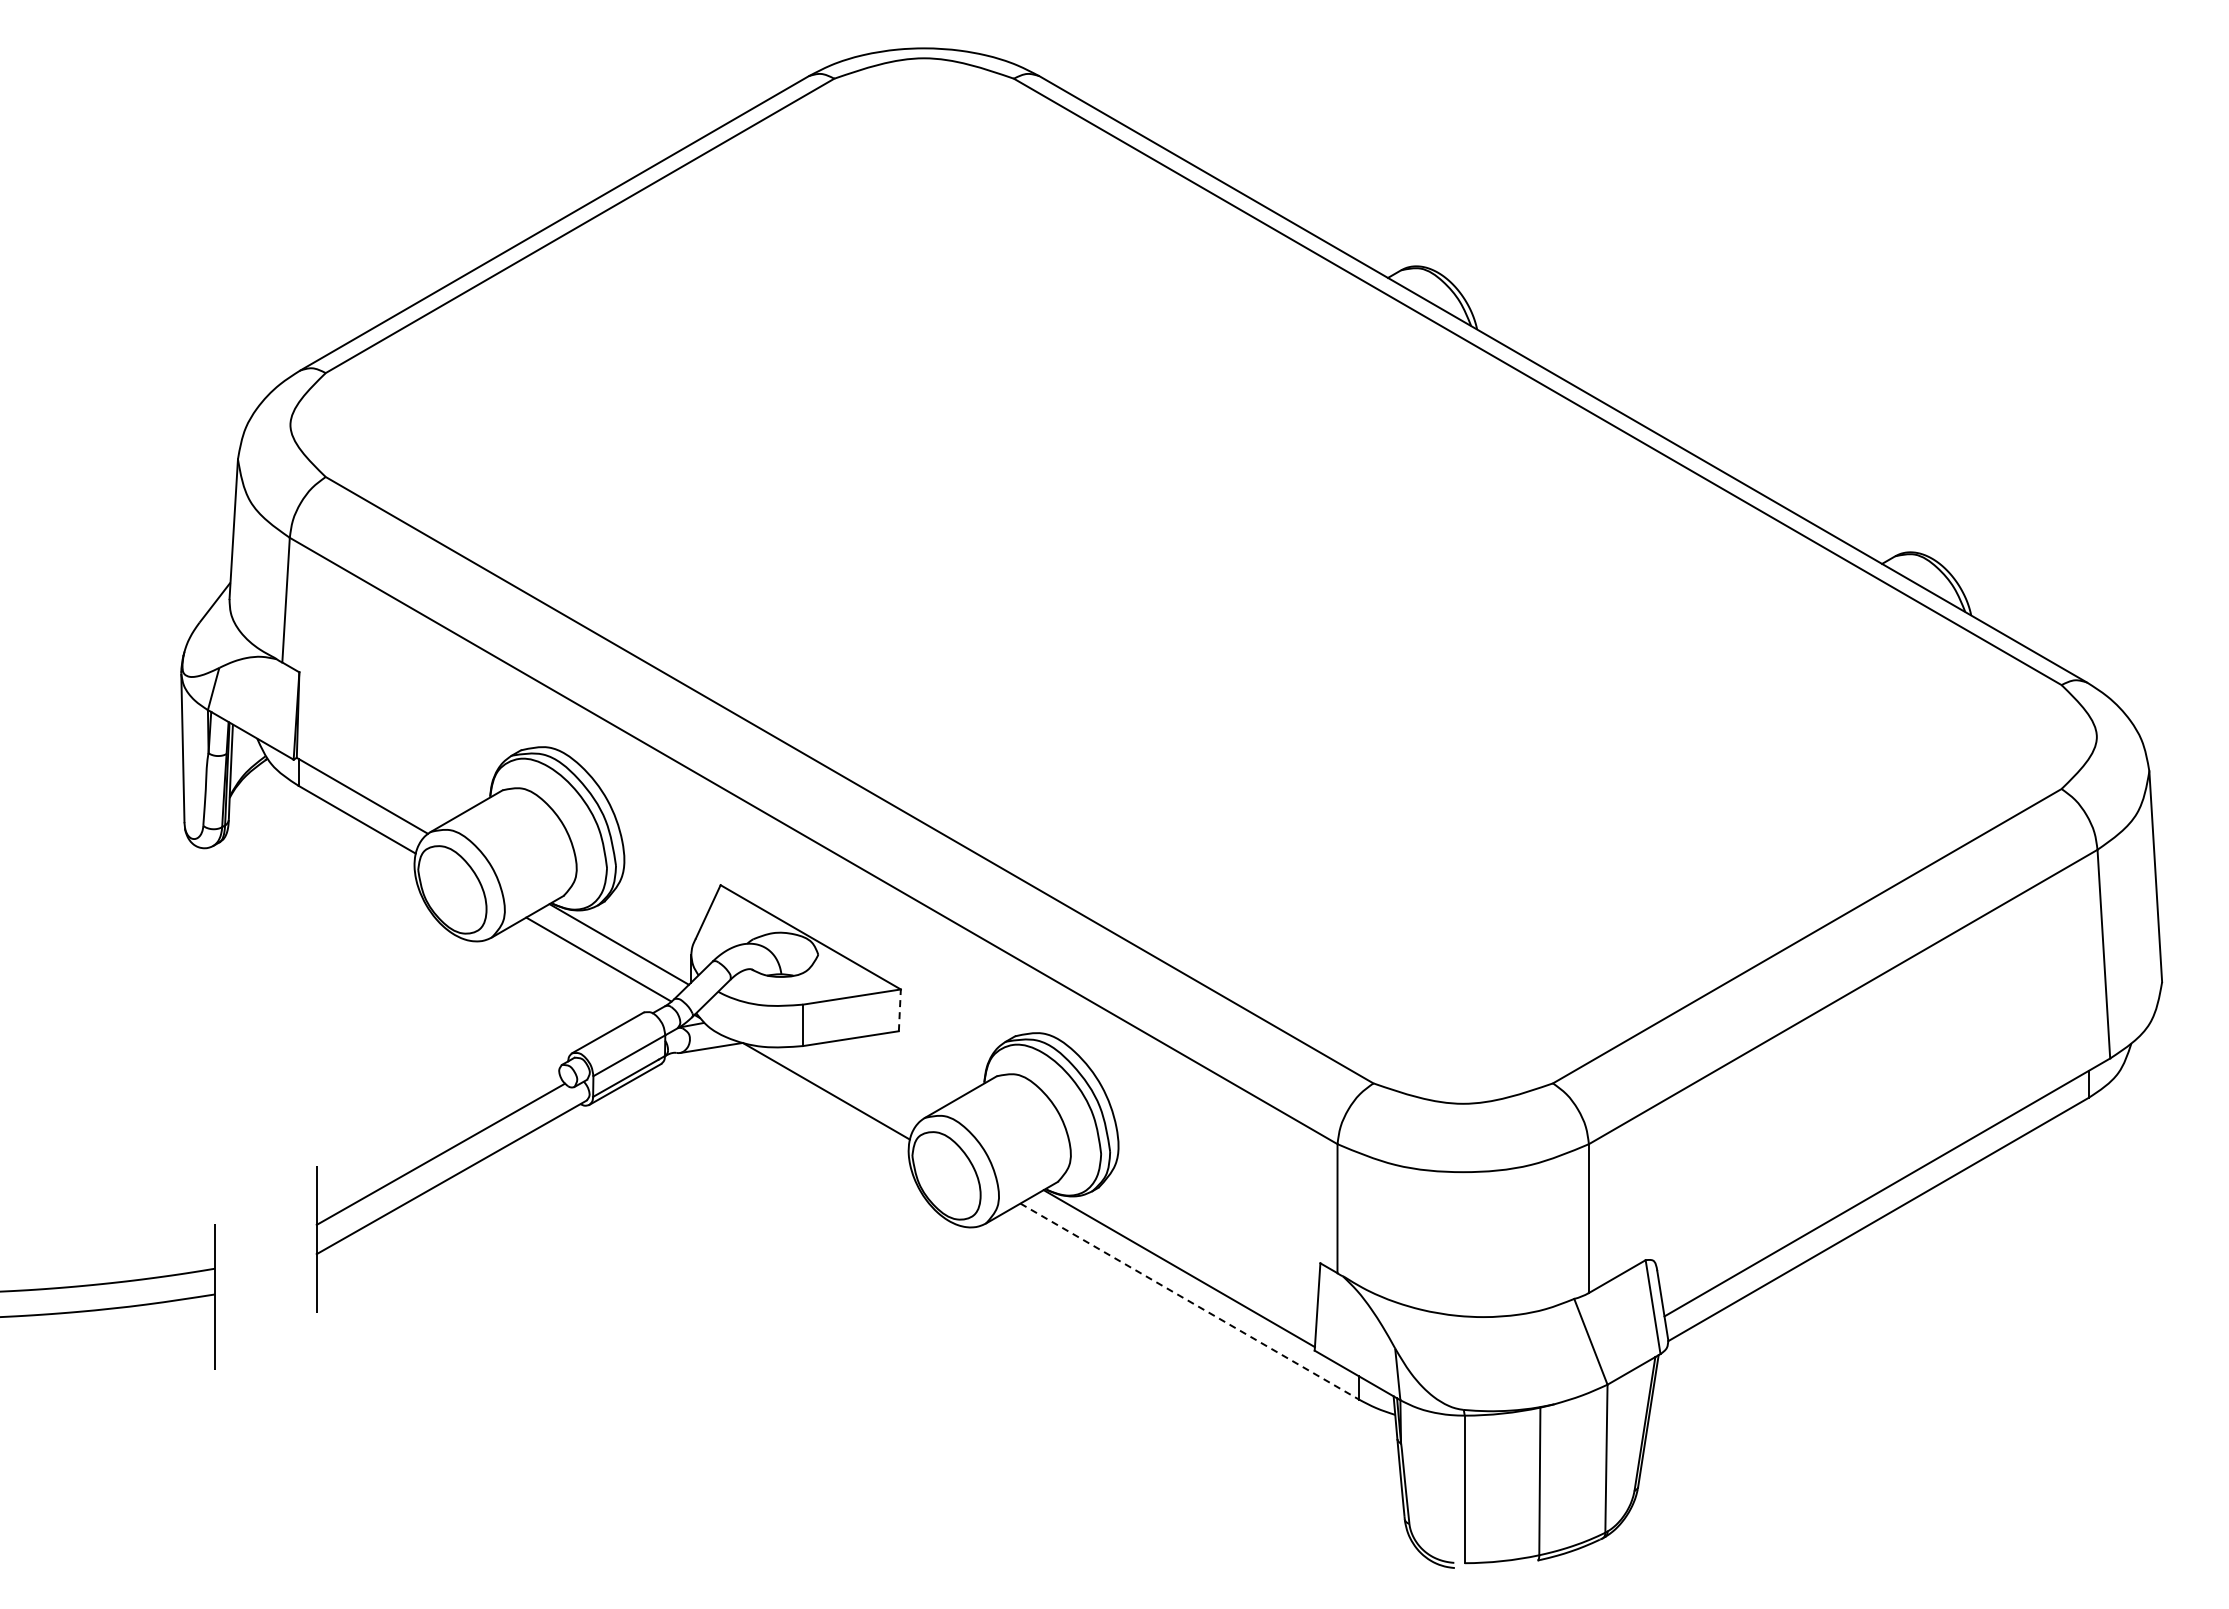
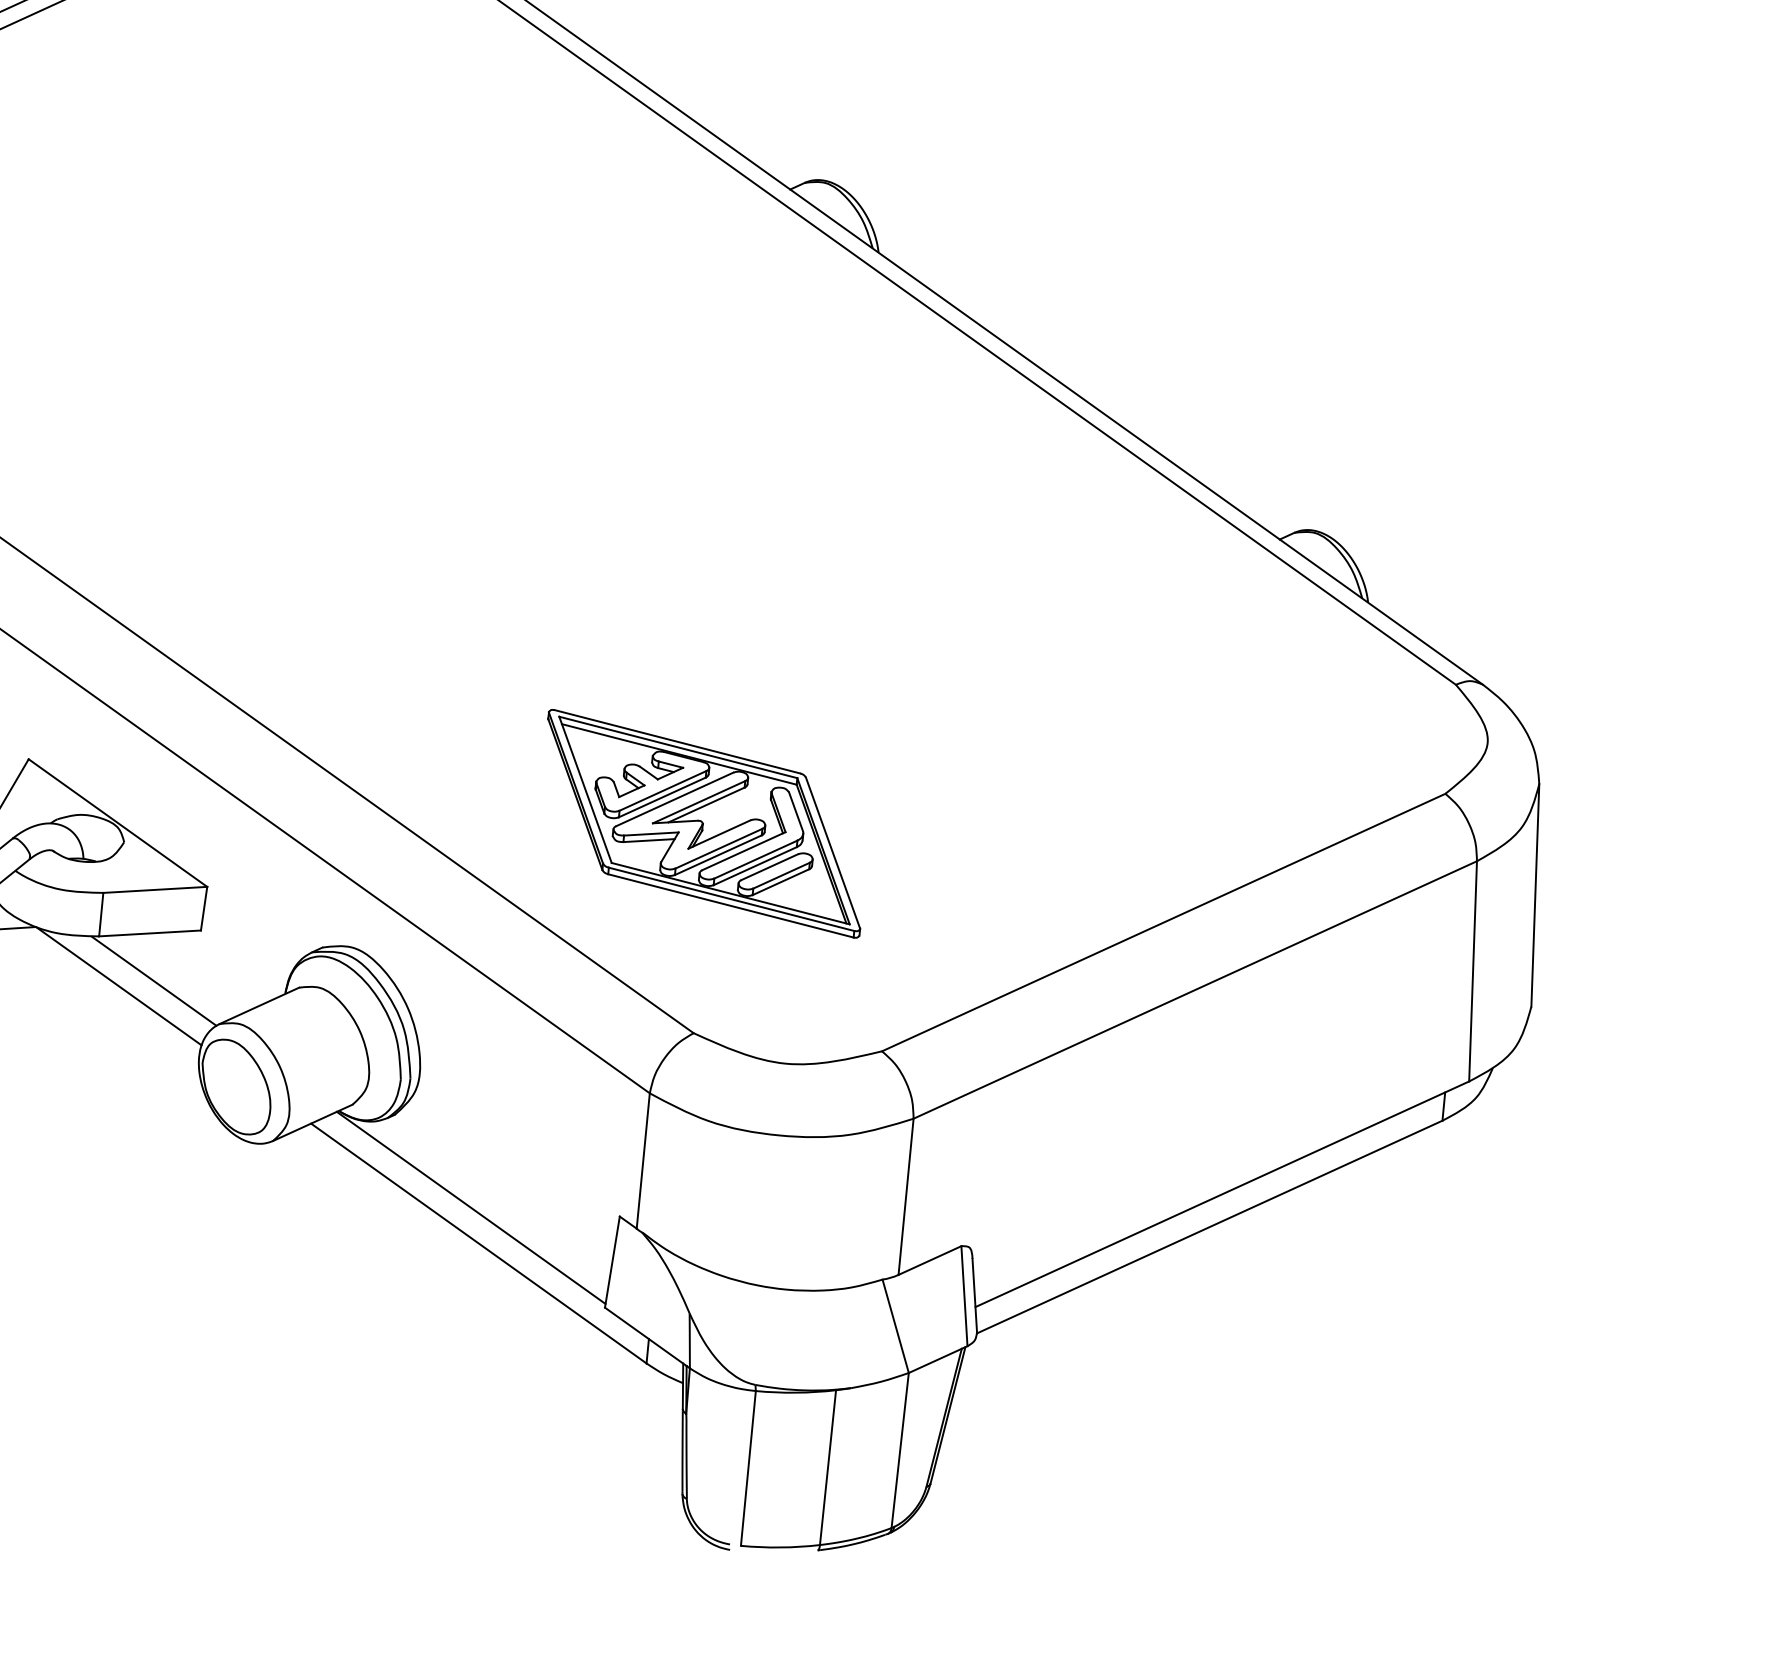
part: (1364, 884) -> (704, 823), added
line: (899, 1010) -> (203, 908), dashed -> solid
line: (859, 1083) -> (154, 981), added
line: (1189, 1301) -> (478, 1243), dashed -> solid

